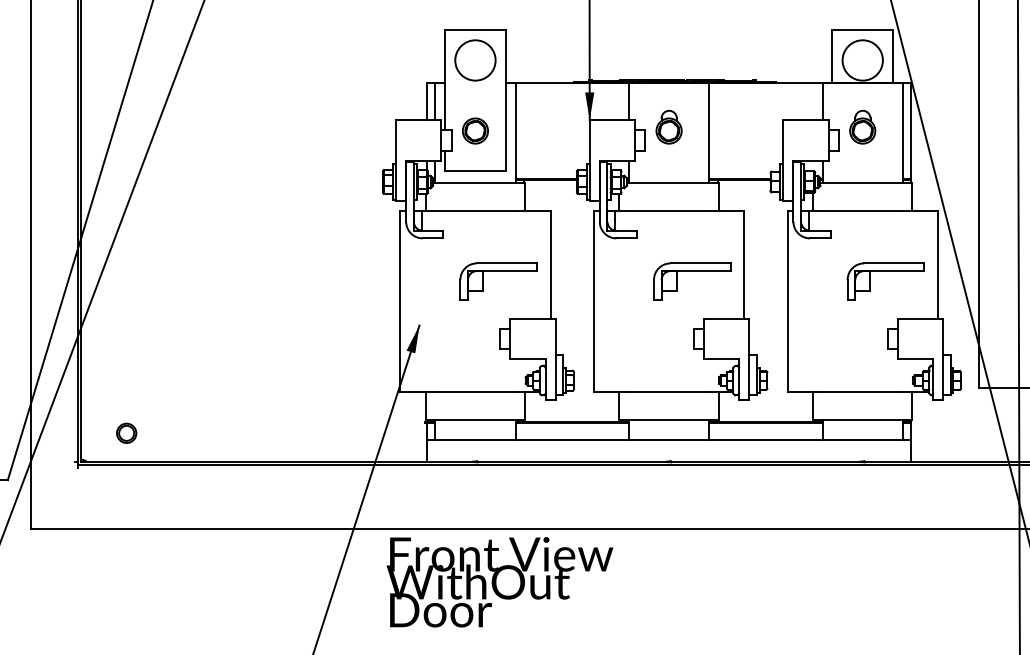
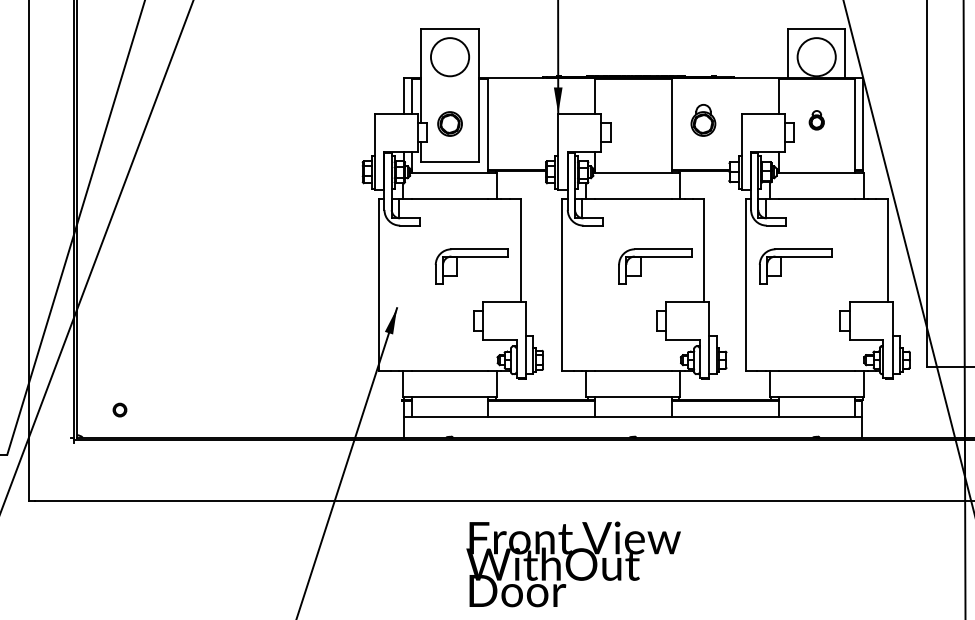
part: (668, 126) -> (702, 119), moved
part: (862, 126) -> (816, 119), size x0.6
part: (885, 271) -> (795, 256), moved
part: (126, 432) -> (119, 409), size x0.7
text: (499, 582) -> (573, 564), moved

